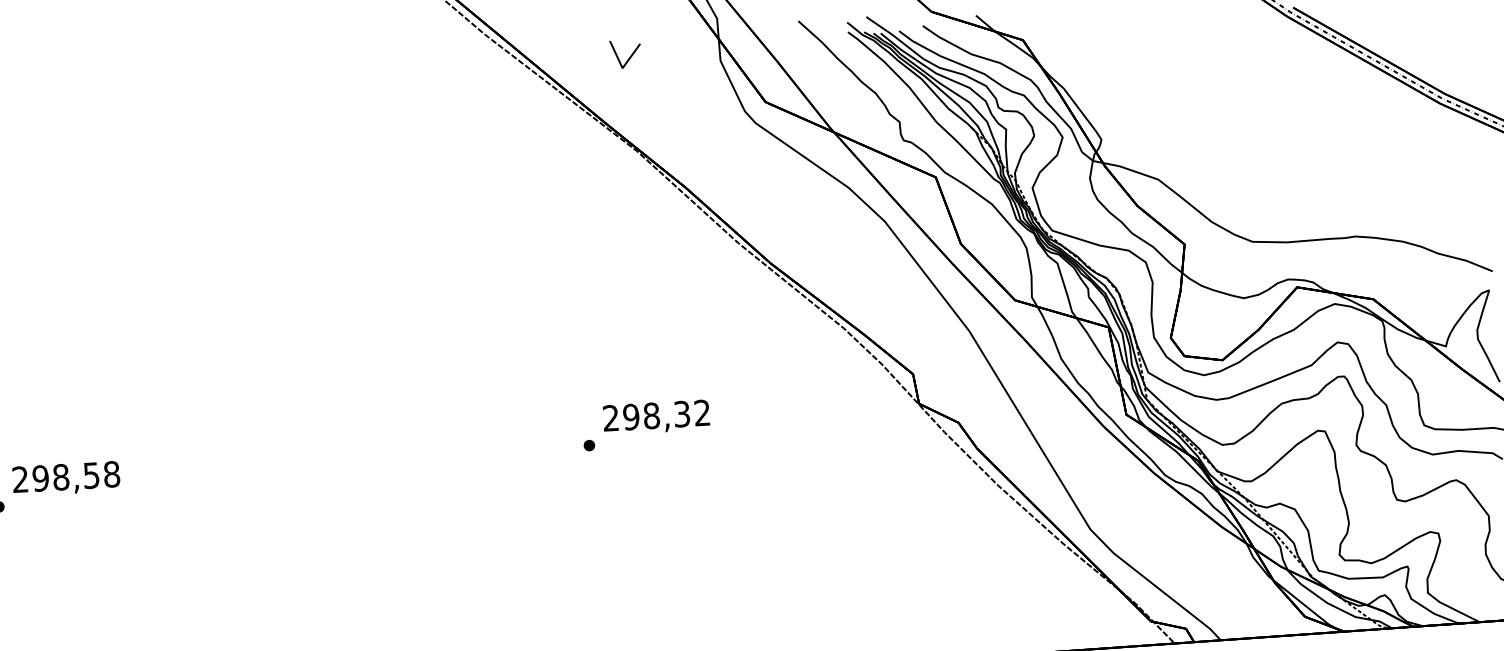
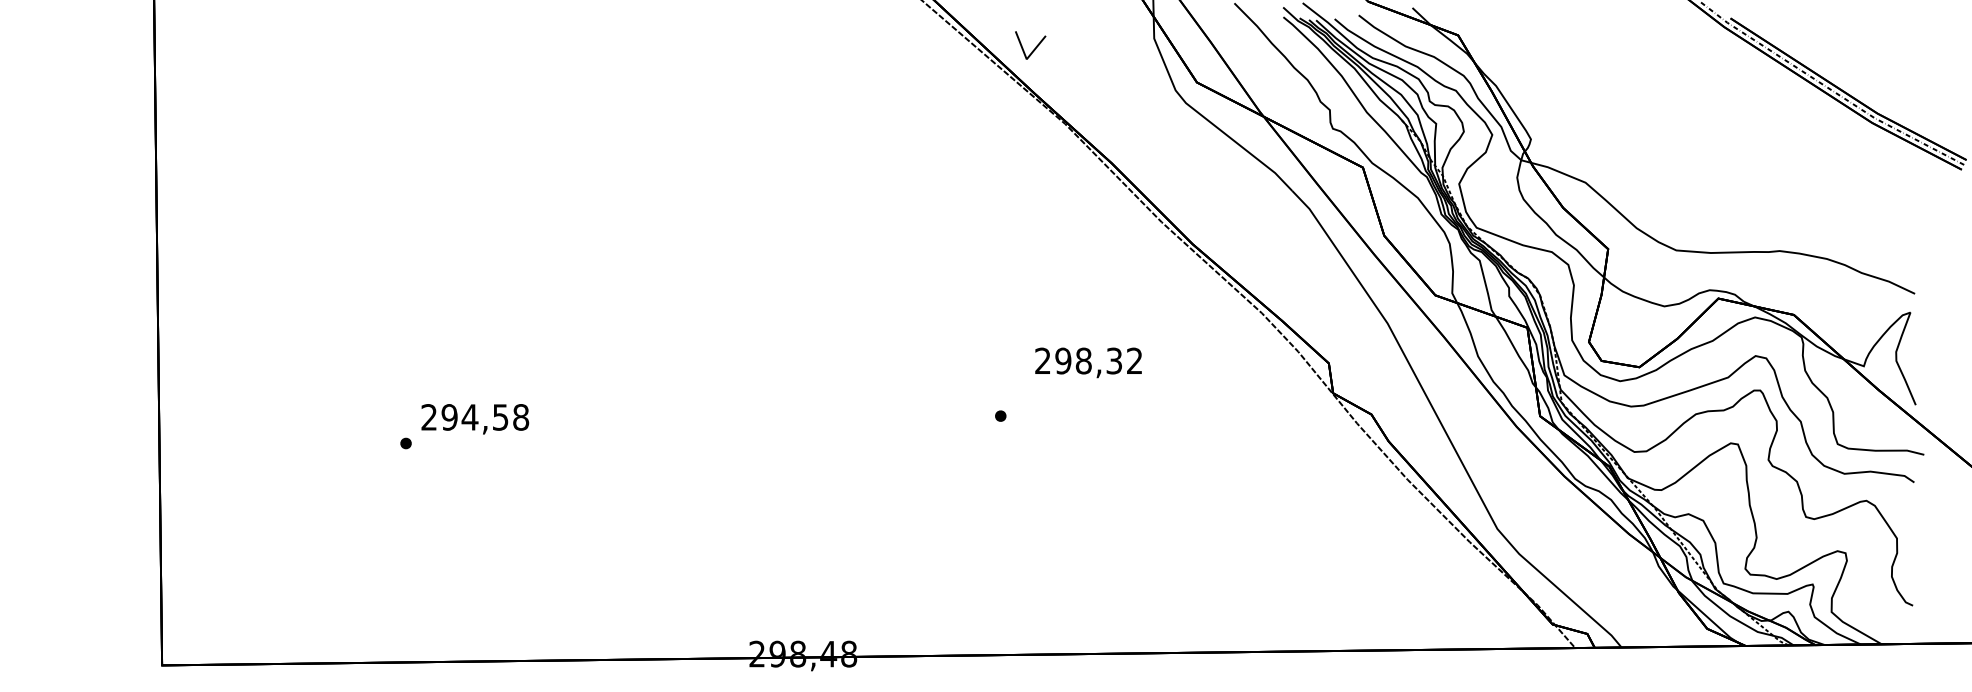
line: (629, 57) -> (1034, 48), moved
text: (656, 417) -> (1088, 362), moved
text: (60, 477) -> (469, 417), 298,58 -> 294,58

